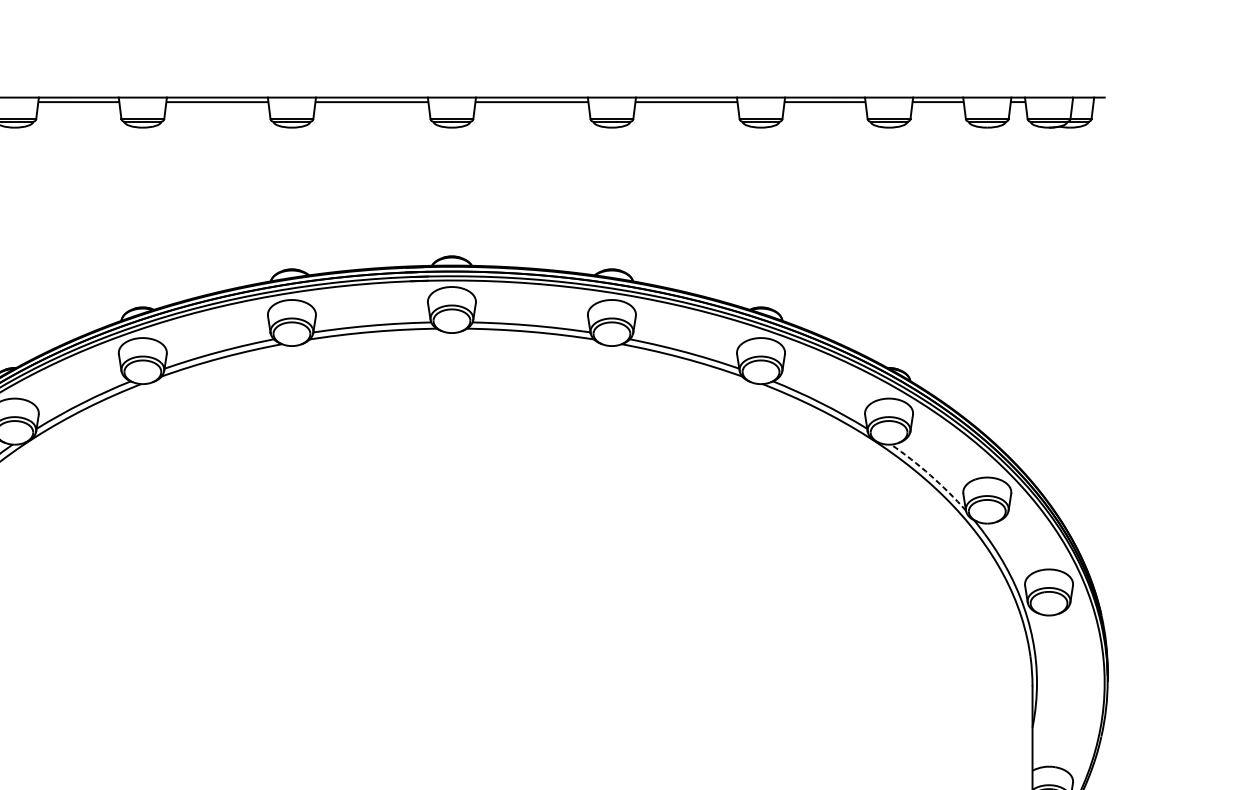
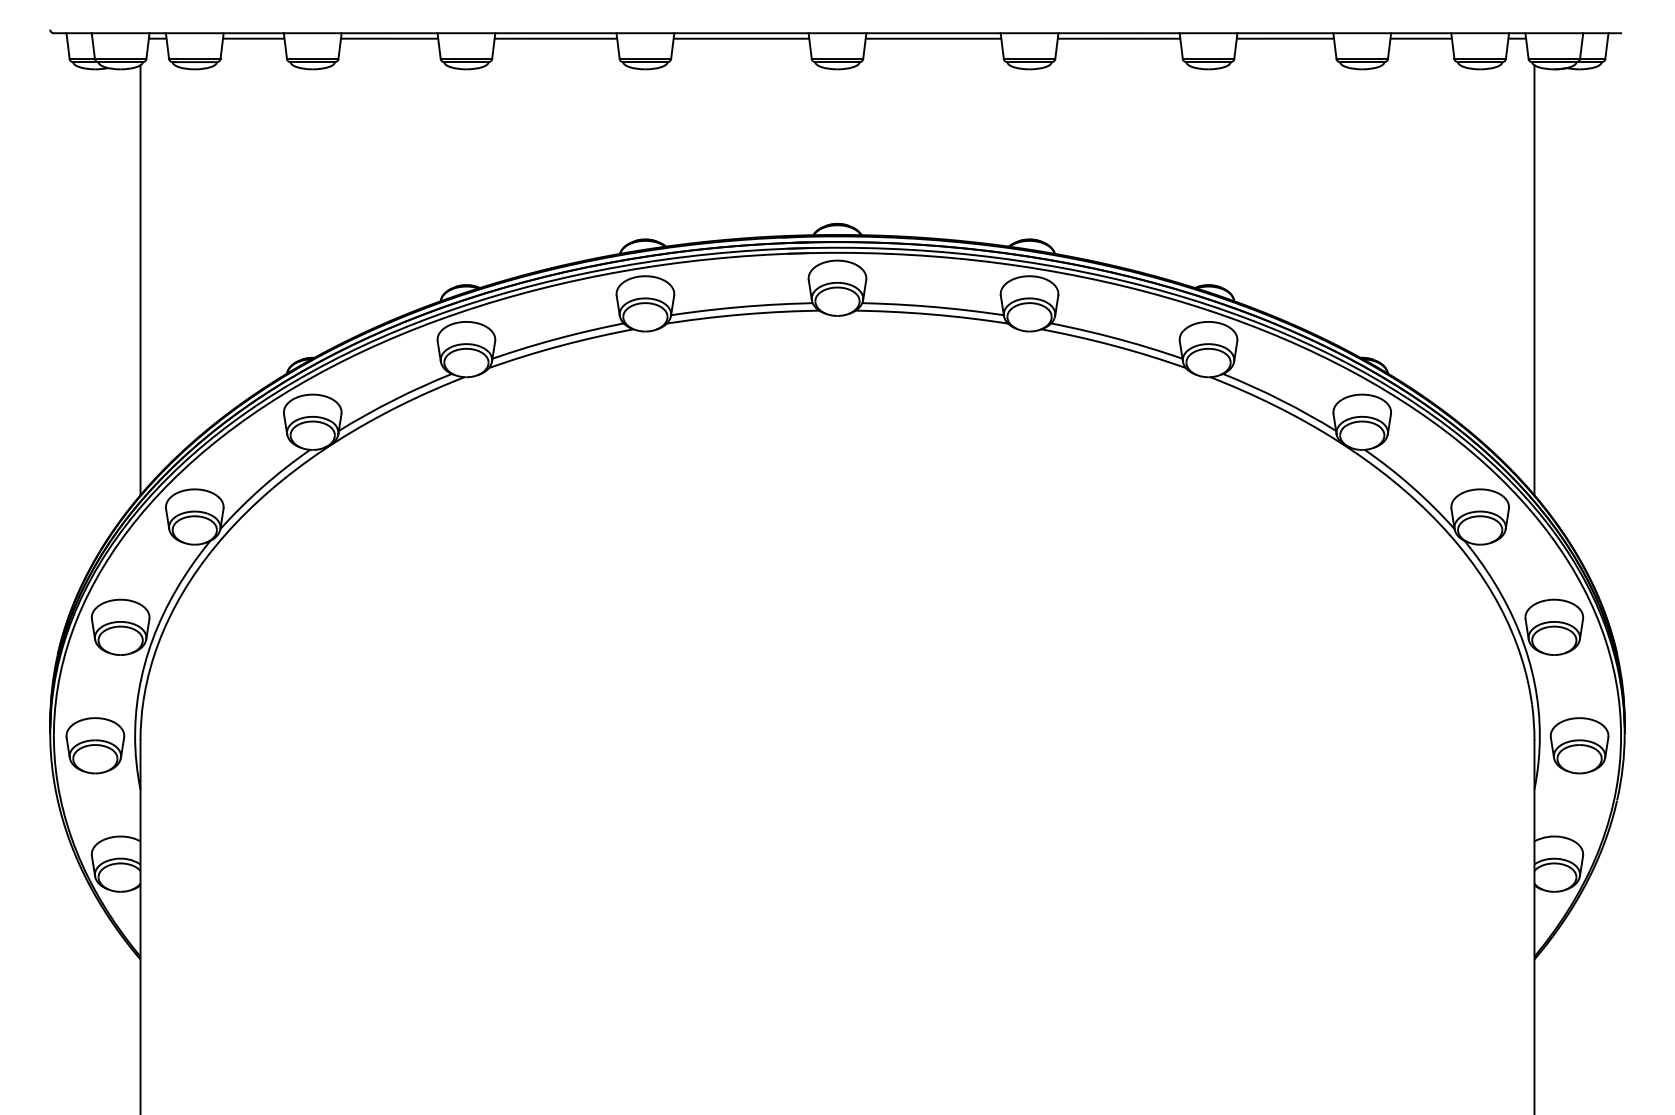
line: (1032, 303) -> (1534, 280), added
arc: (930, 475) -> (1411, 486), dashed -> solid
part: (1070, 690) -> (1579, 745), added

